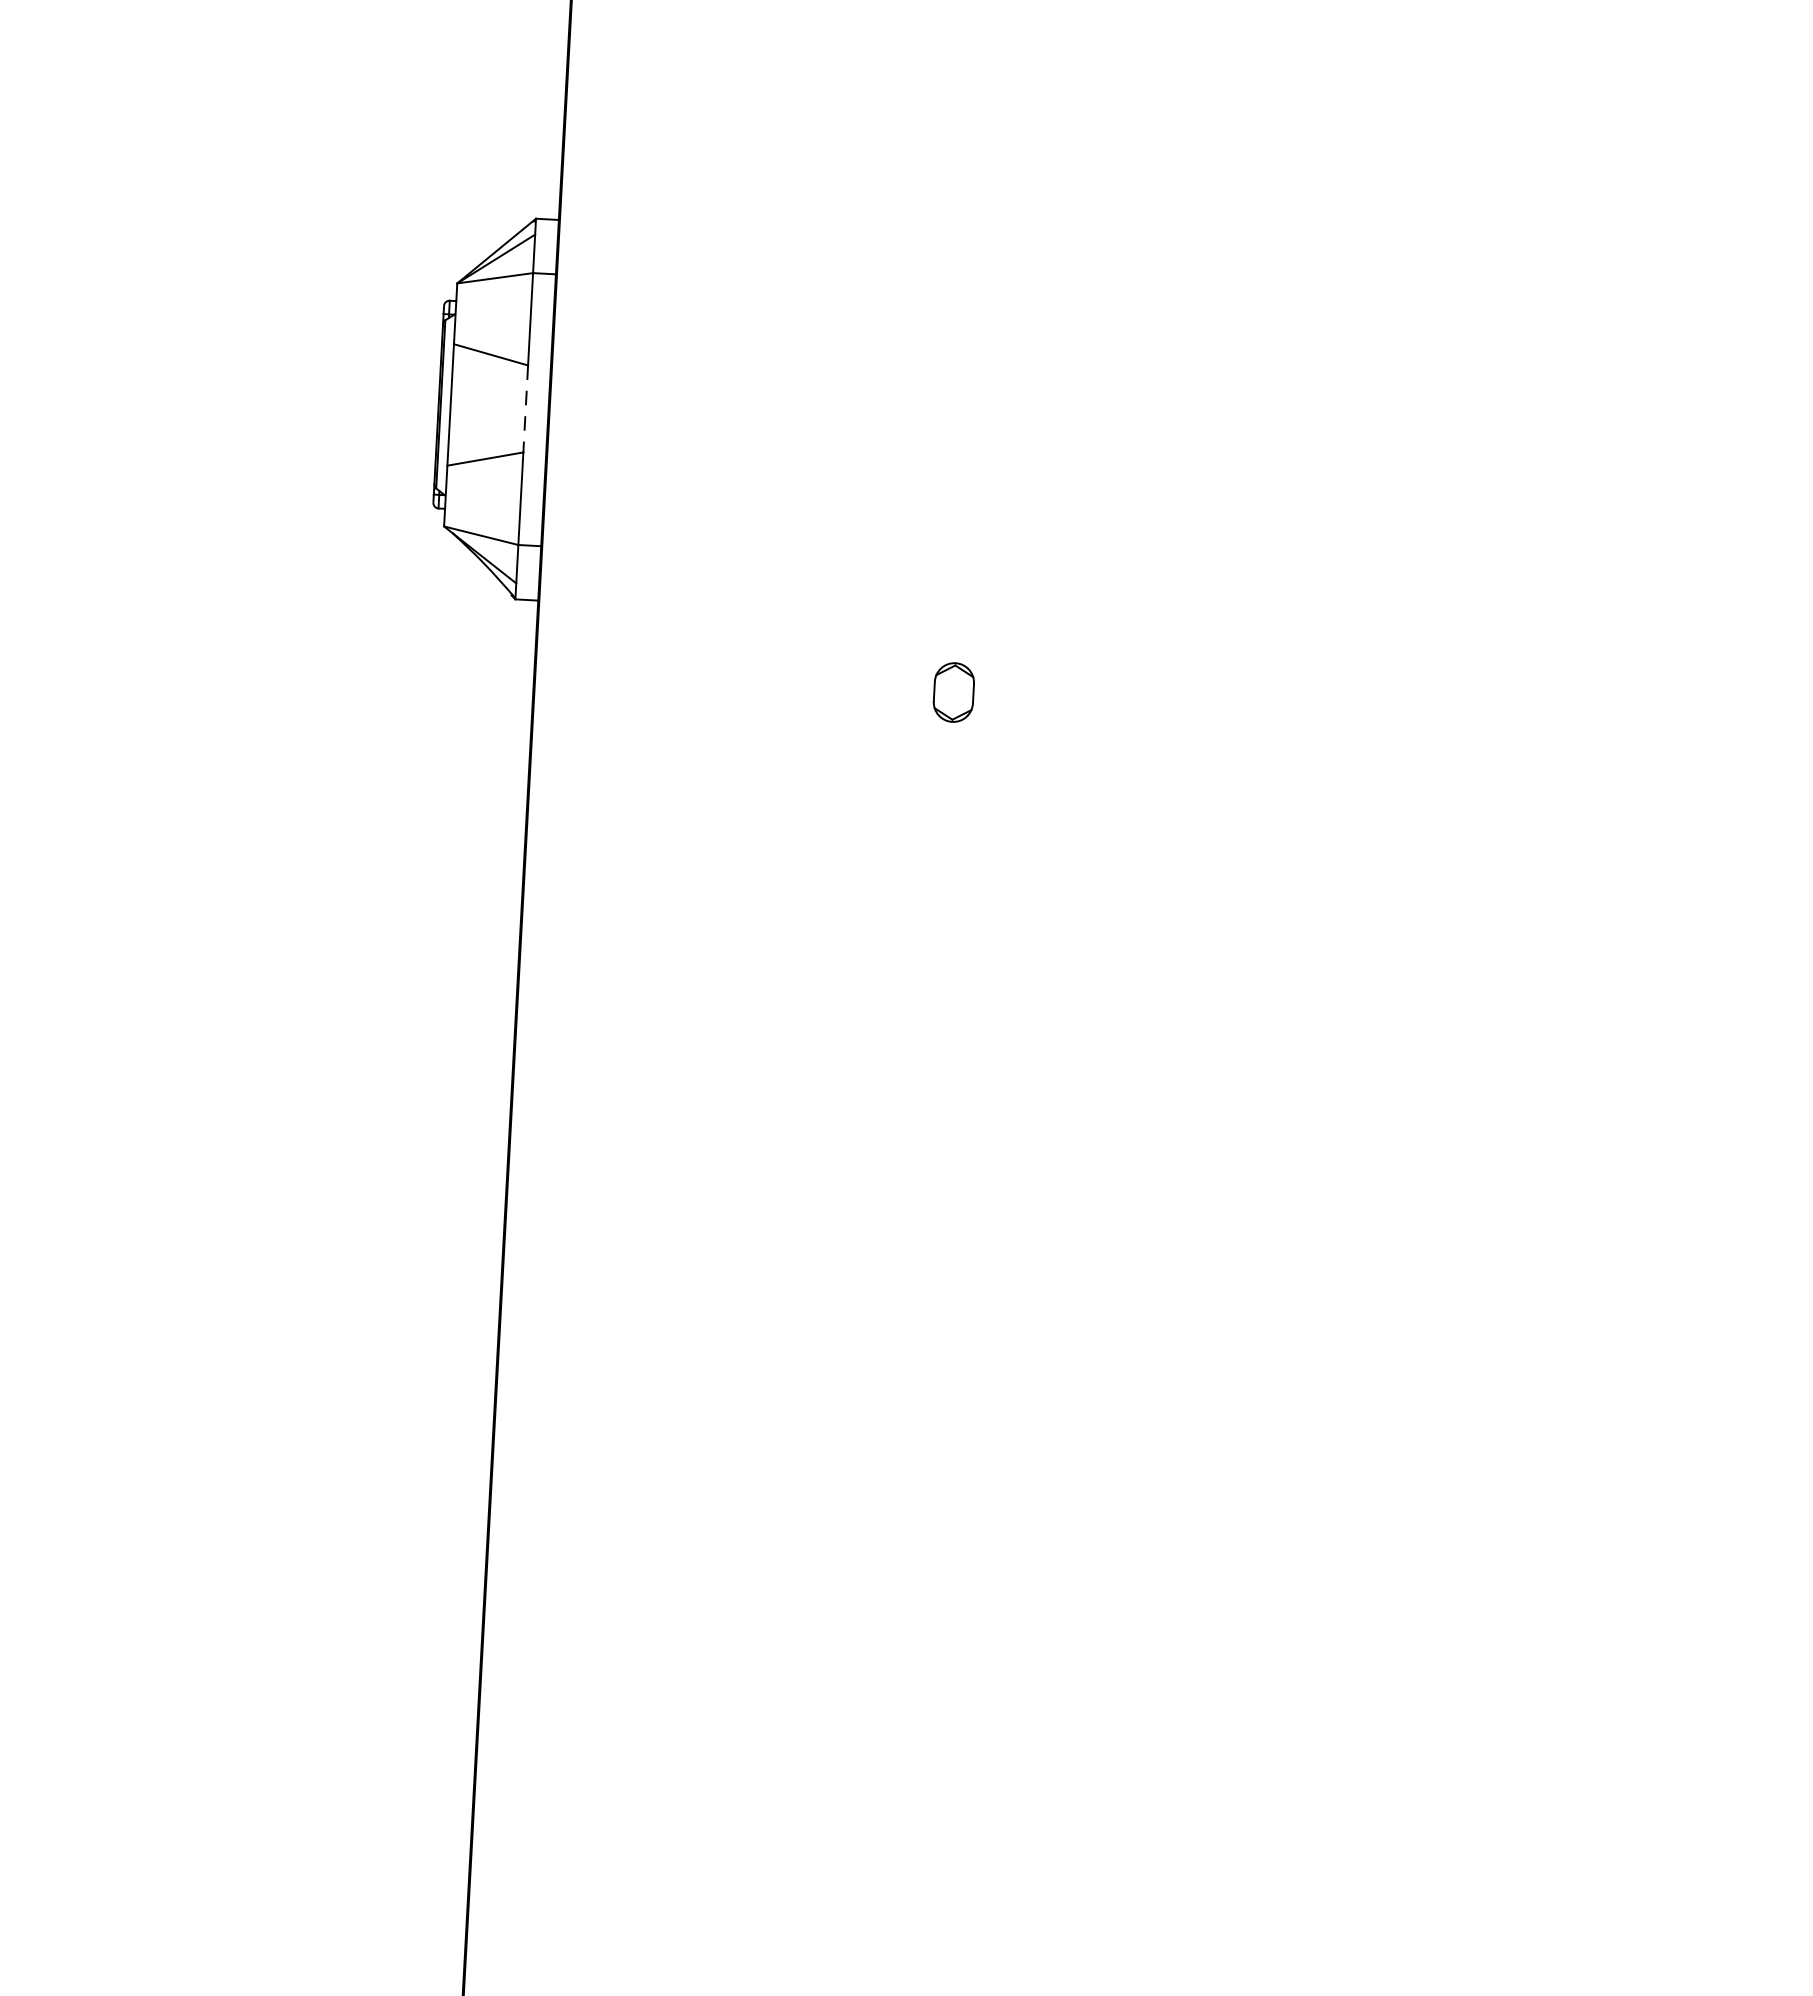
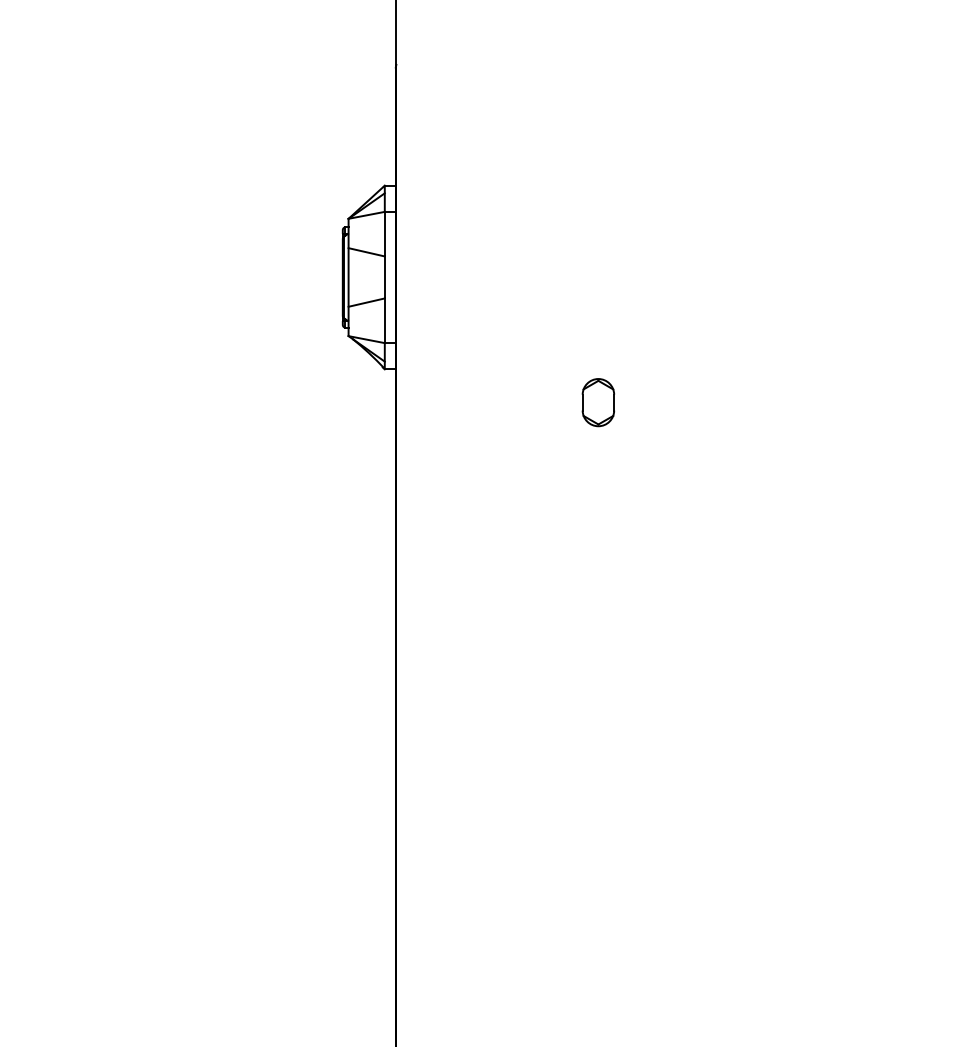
line: (525, 409) -> (384, 277), dashed -> solid
part: (952, 691) -> (597, 402), size x1.67

